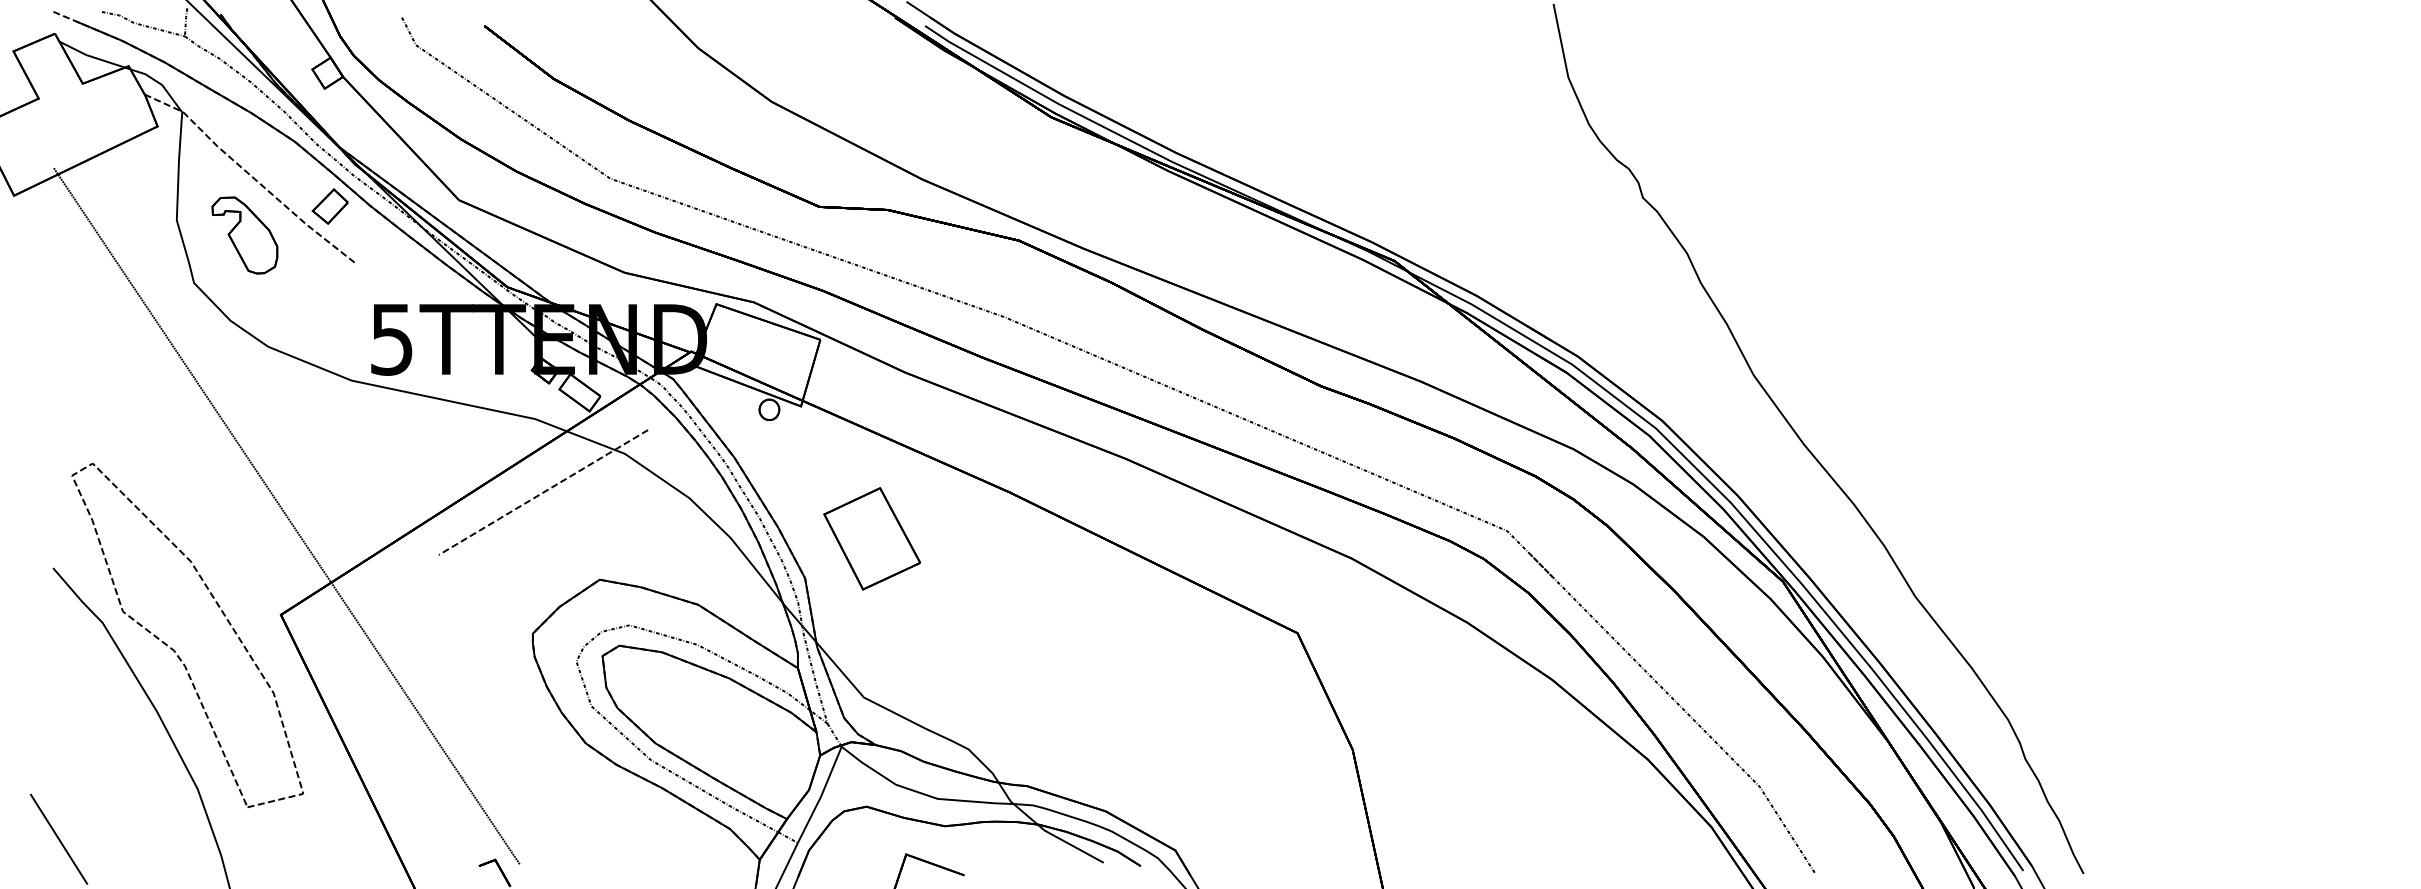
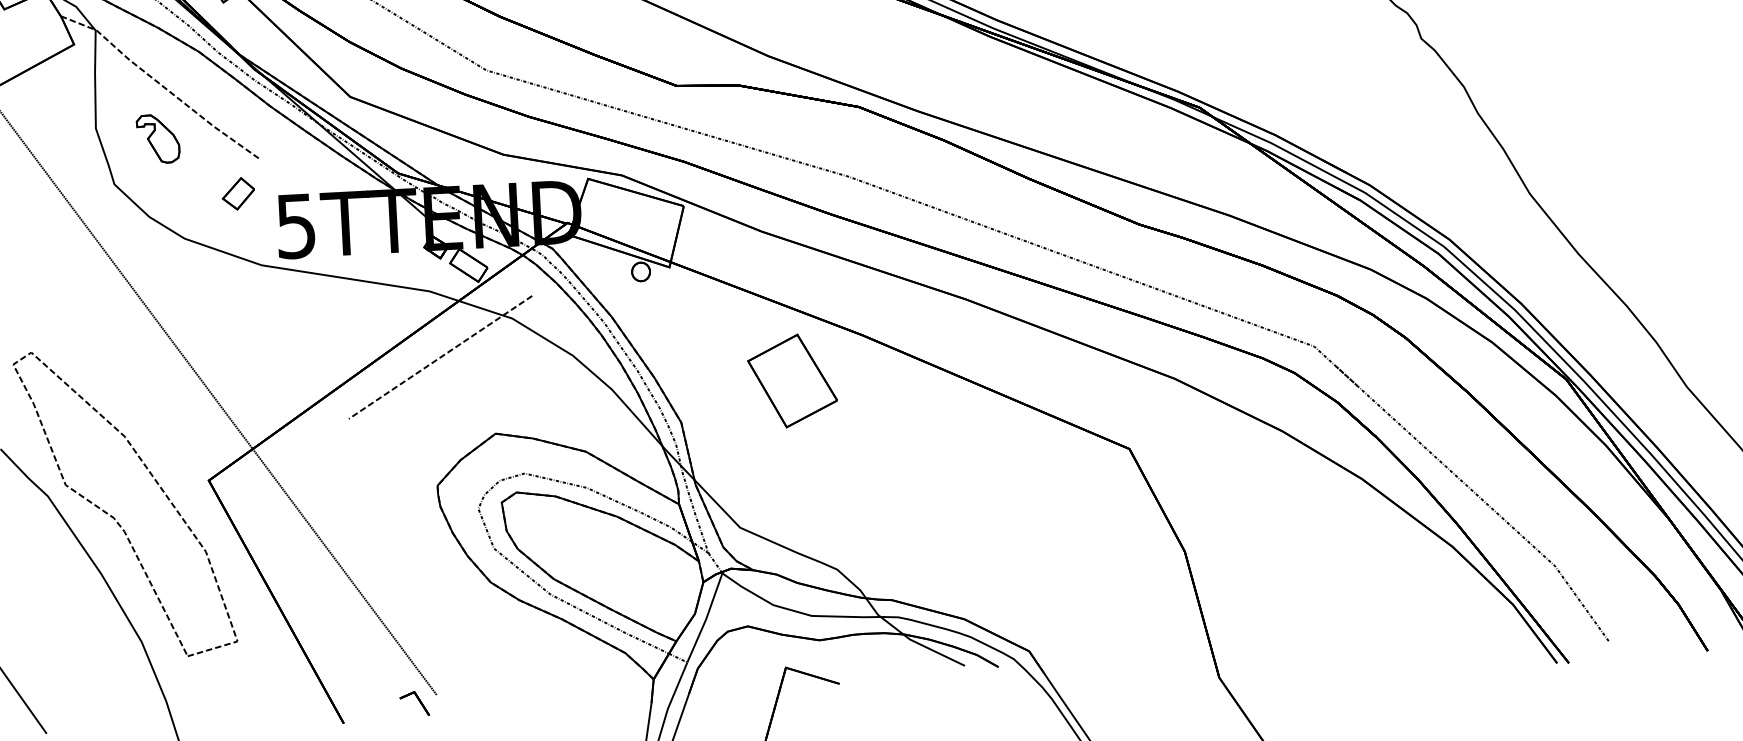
part: (329, 206) -> (237, 193), moved
part: (244, 235) -> (157, 139), size x0.7
part: (871, 538) -> (791, 380), moved

